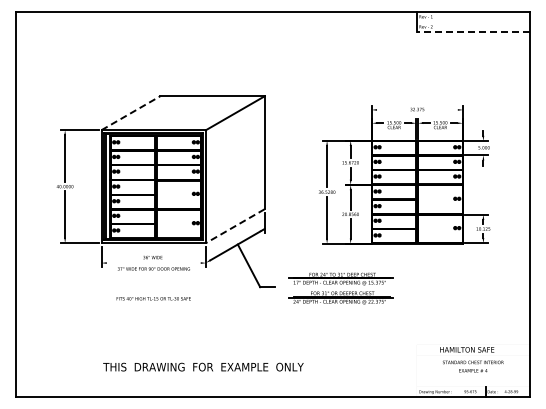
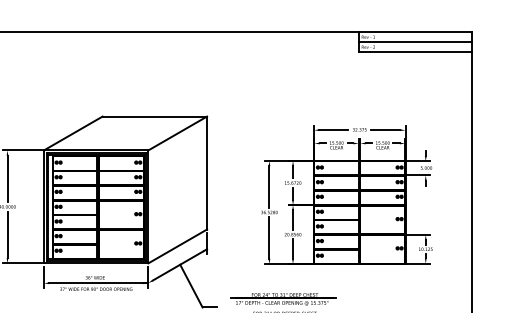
line: (472, 22) -> (414, 42), added
line: (472, 32) -> (414, 52), dashed -> solid
line: (391, 109) -> (333, 129), added
line: (442, 109) -> (384, 129), added
line: (130, 113) -> (72, 133), dashed -> solid
line: (235, 226) -> (177, 246), dashed -> solid
line: (156, 263) -> (98, 283), added

